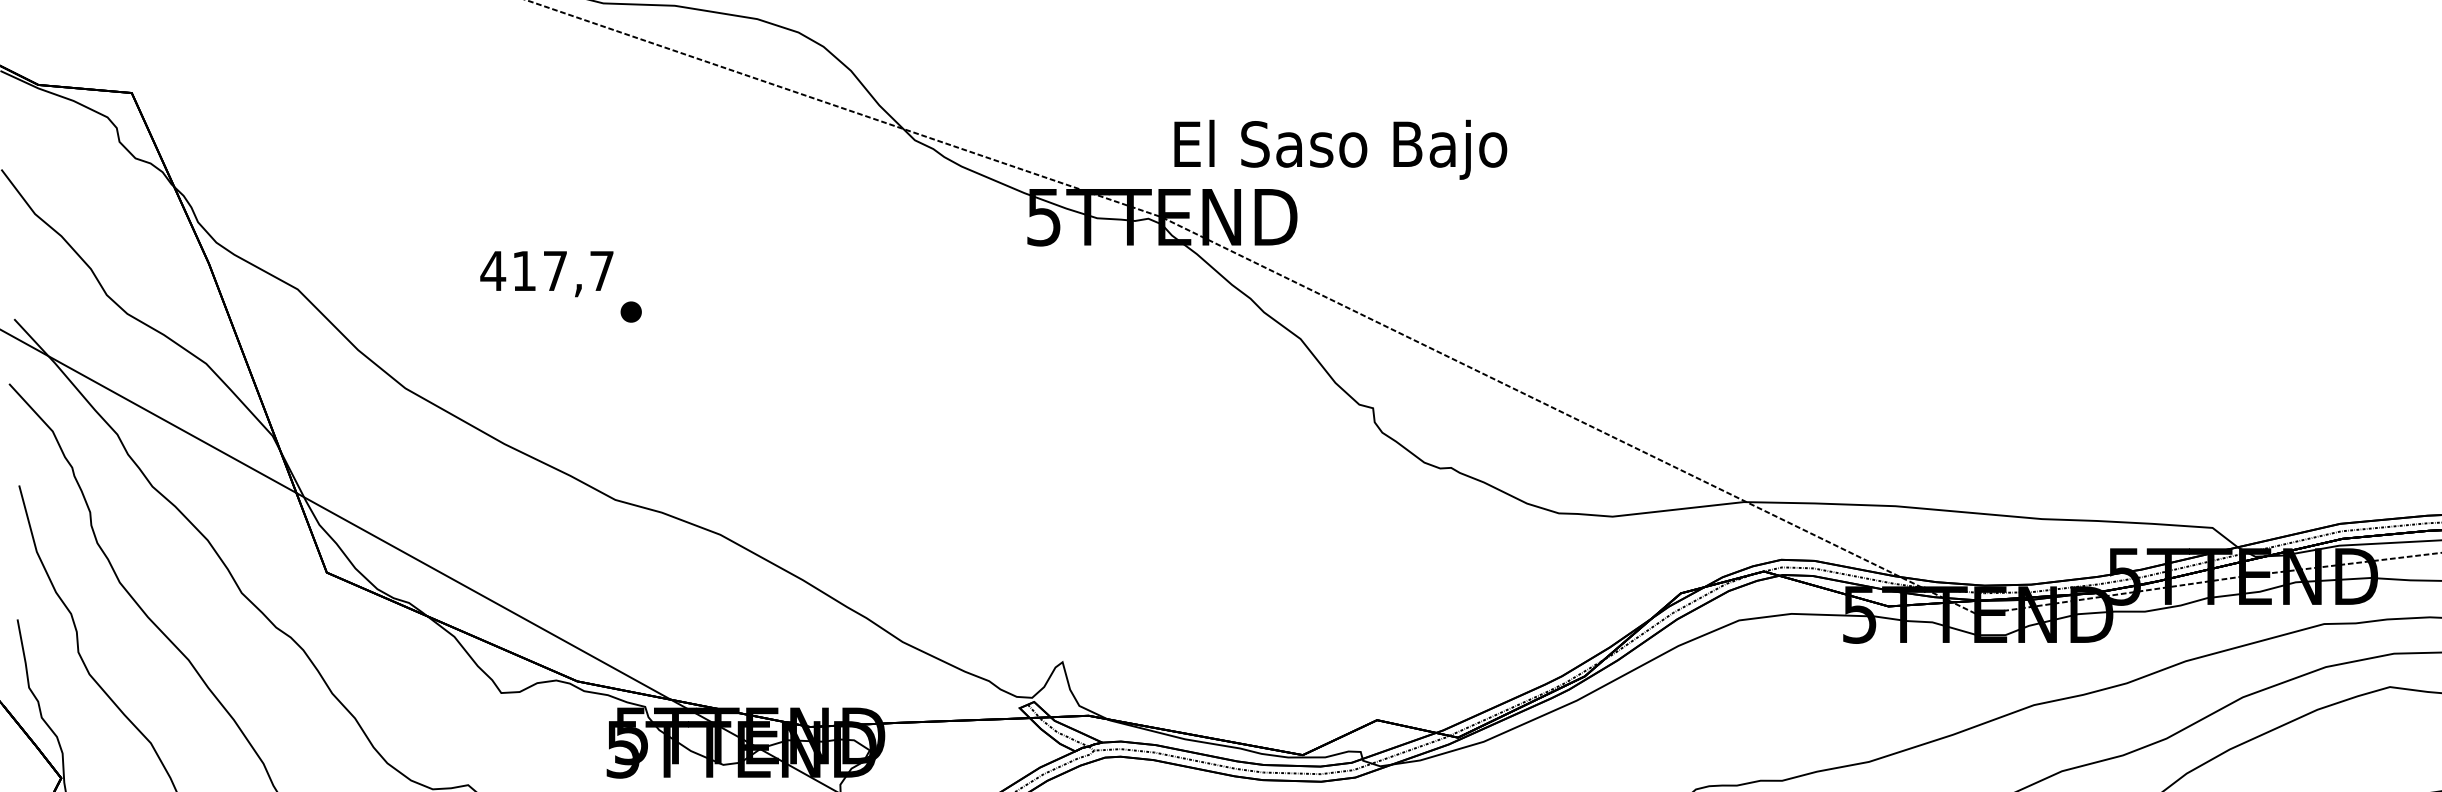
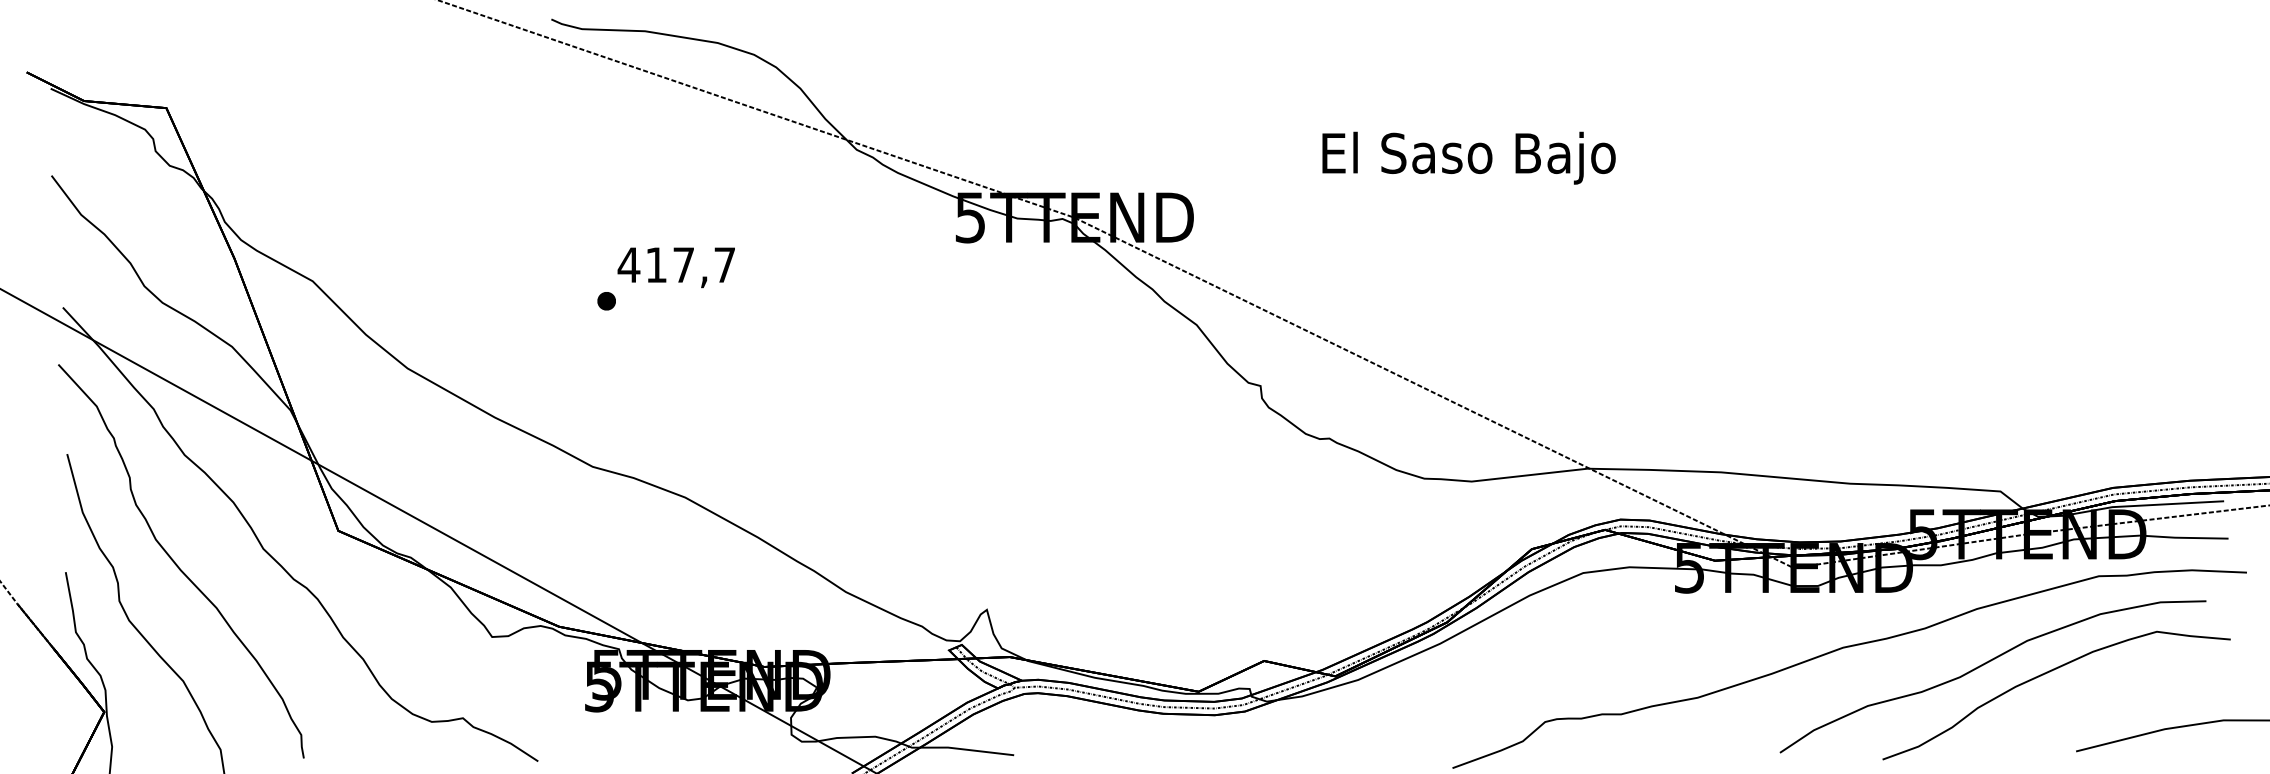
text: (1340, 149) -> (1468, 157), moved
text: (545, 273) -> (675, 267), moved

